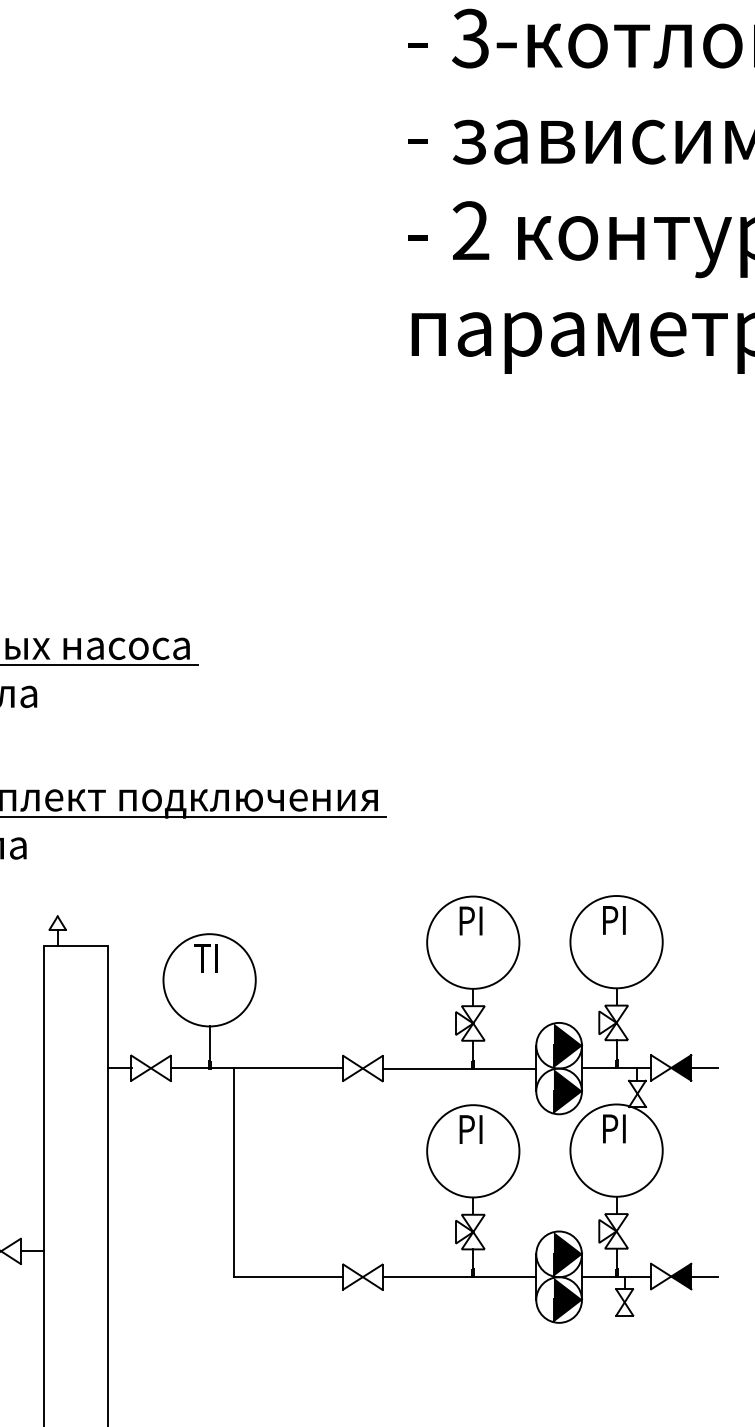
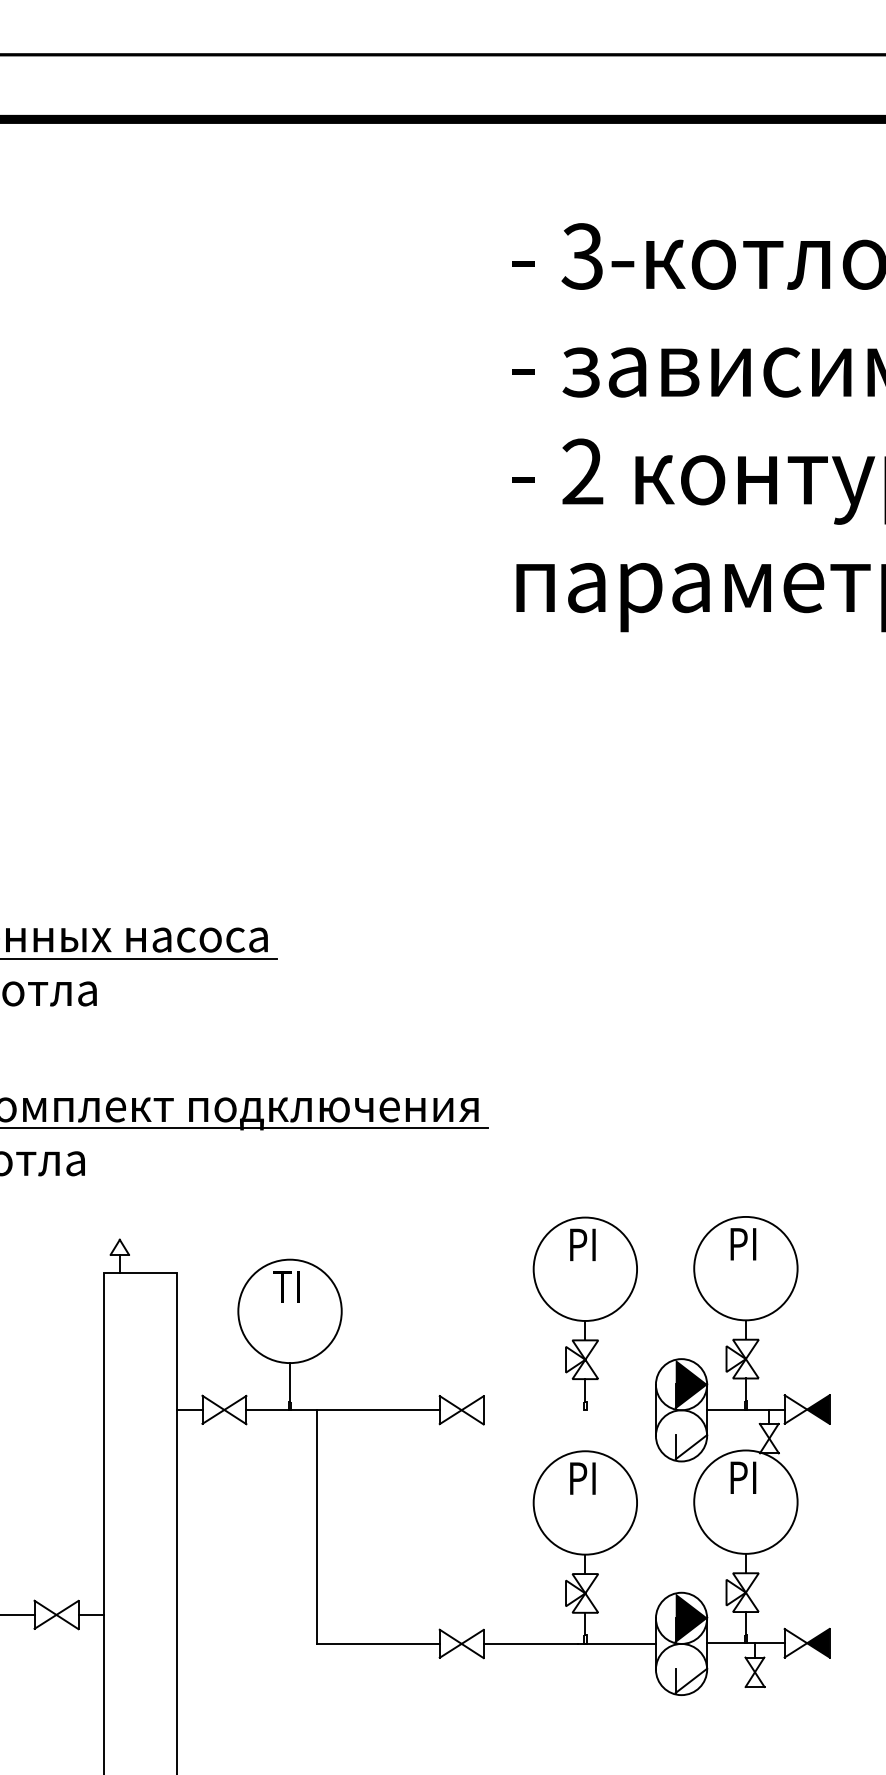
line: (704, 1067) -> (844, 1409), removed
line: (459, 1068) -> (569, 1410), removed
fill: (568, 1091) -> (691, 1435), removed
line: (704, 1276) -> (844, 1643), removed
fill: (568, 1299) -> (691, 1668), removed

